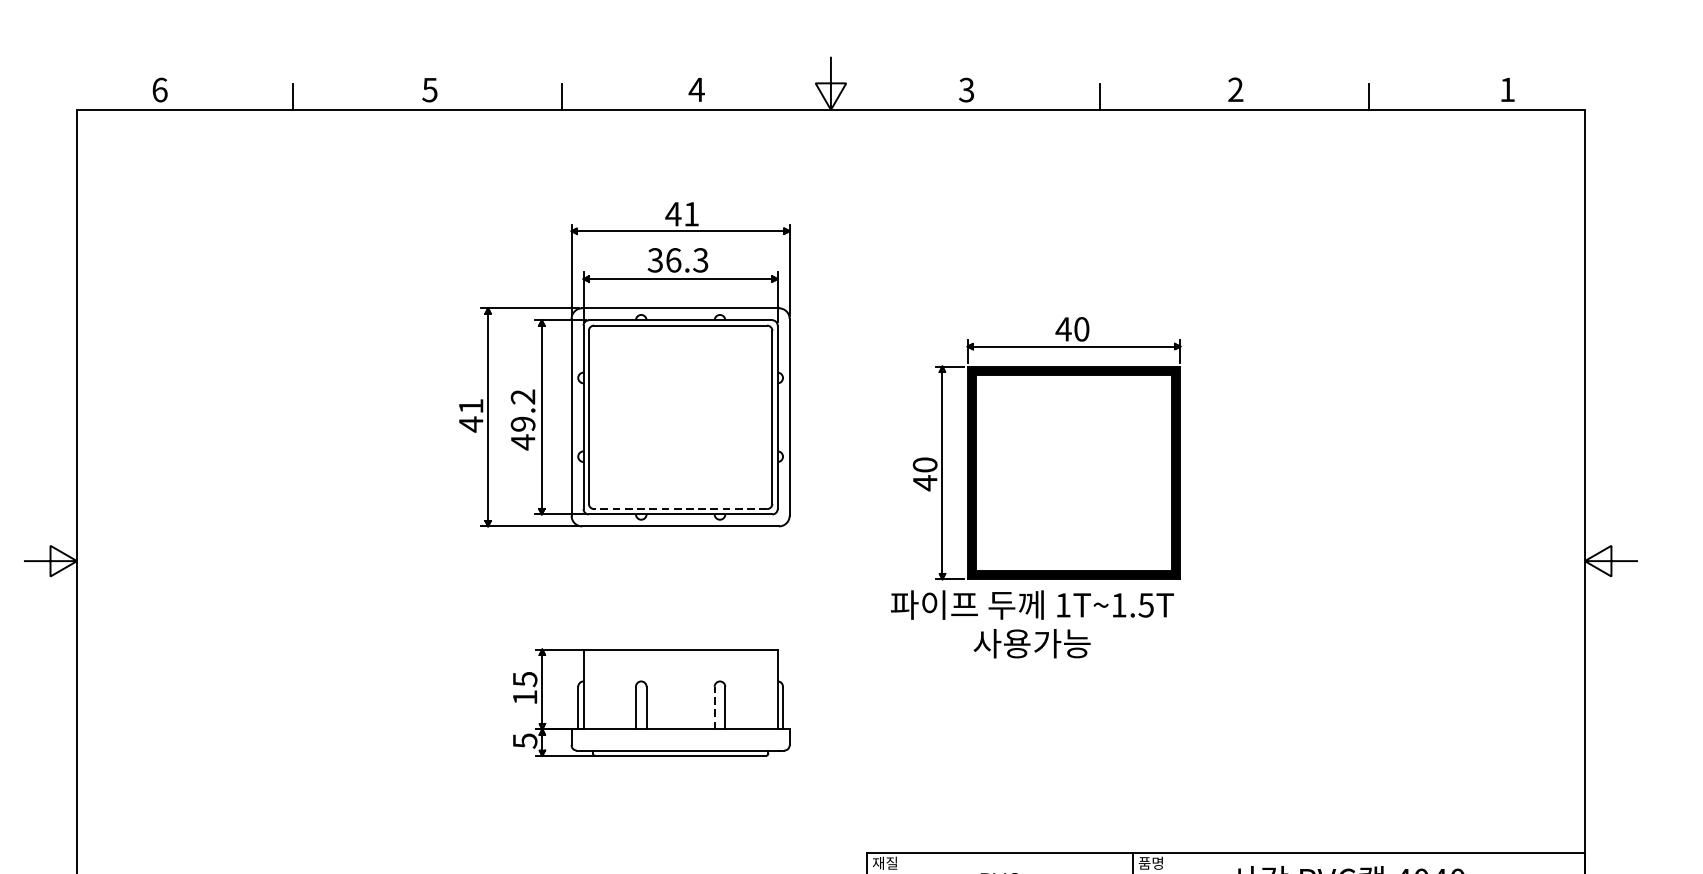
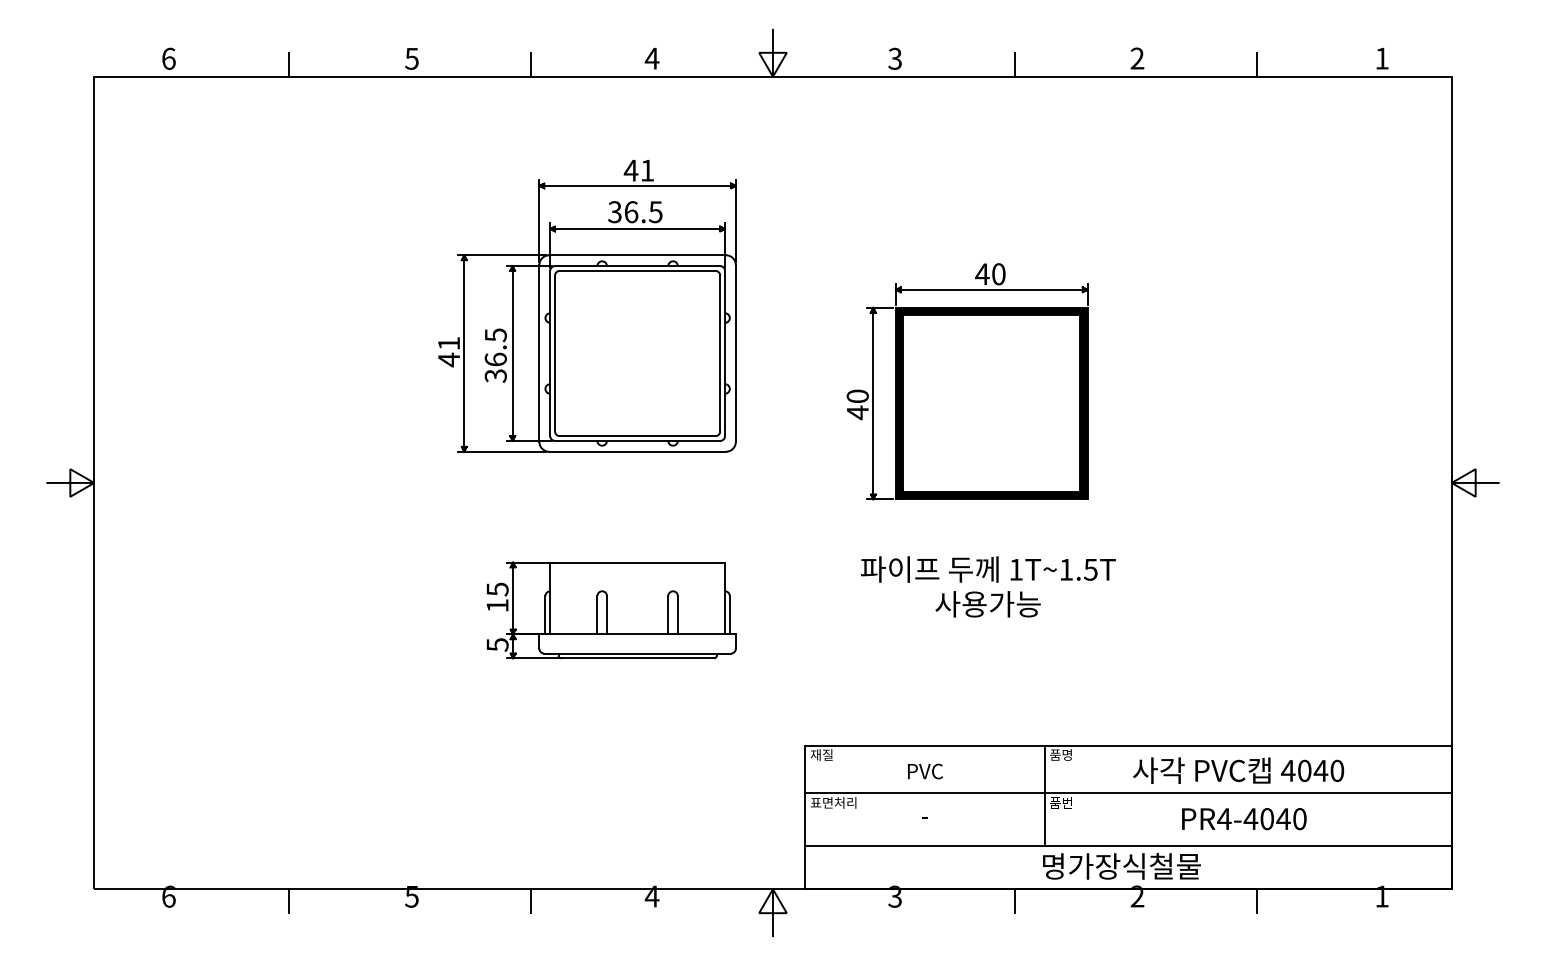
text: (700, 259) -> (655, 211), 36.3 -> 36.5
text: (522, 419) -> (495, 355), 49.2 -> 36.5
line: (680, 509) -> (637, 436), dashed -> solid
text: (1032, 623) -> (988, 586), moved
line: (714, 707) -> (668, 614), dashed -> solid

